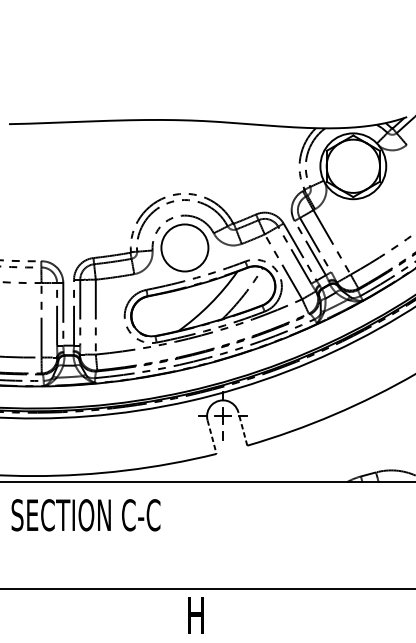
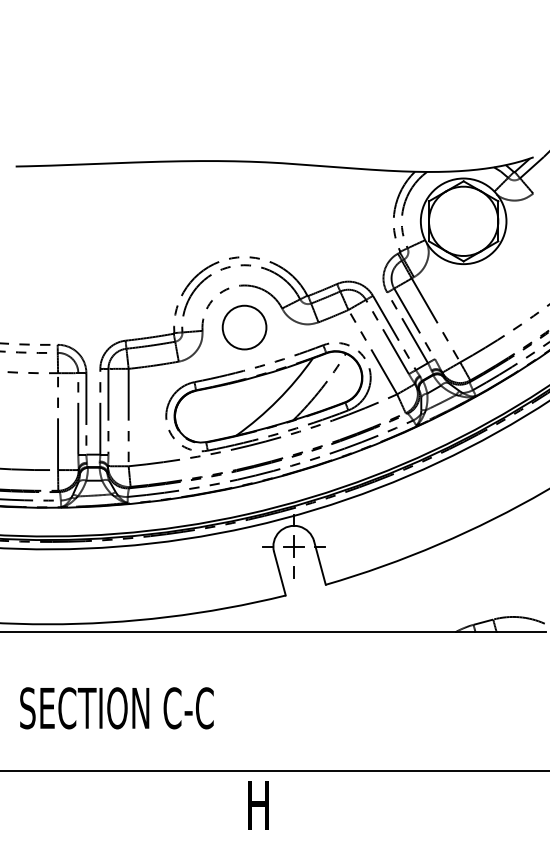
circle: (184, 247) -> (244, 327), size x0.71
line: (242, 429) -> (319, 563), dashed -> solid
line: (211, 437) -> (279, 573), dashed -> solid
text: (85, 515) -> (116, 708), moved

